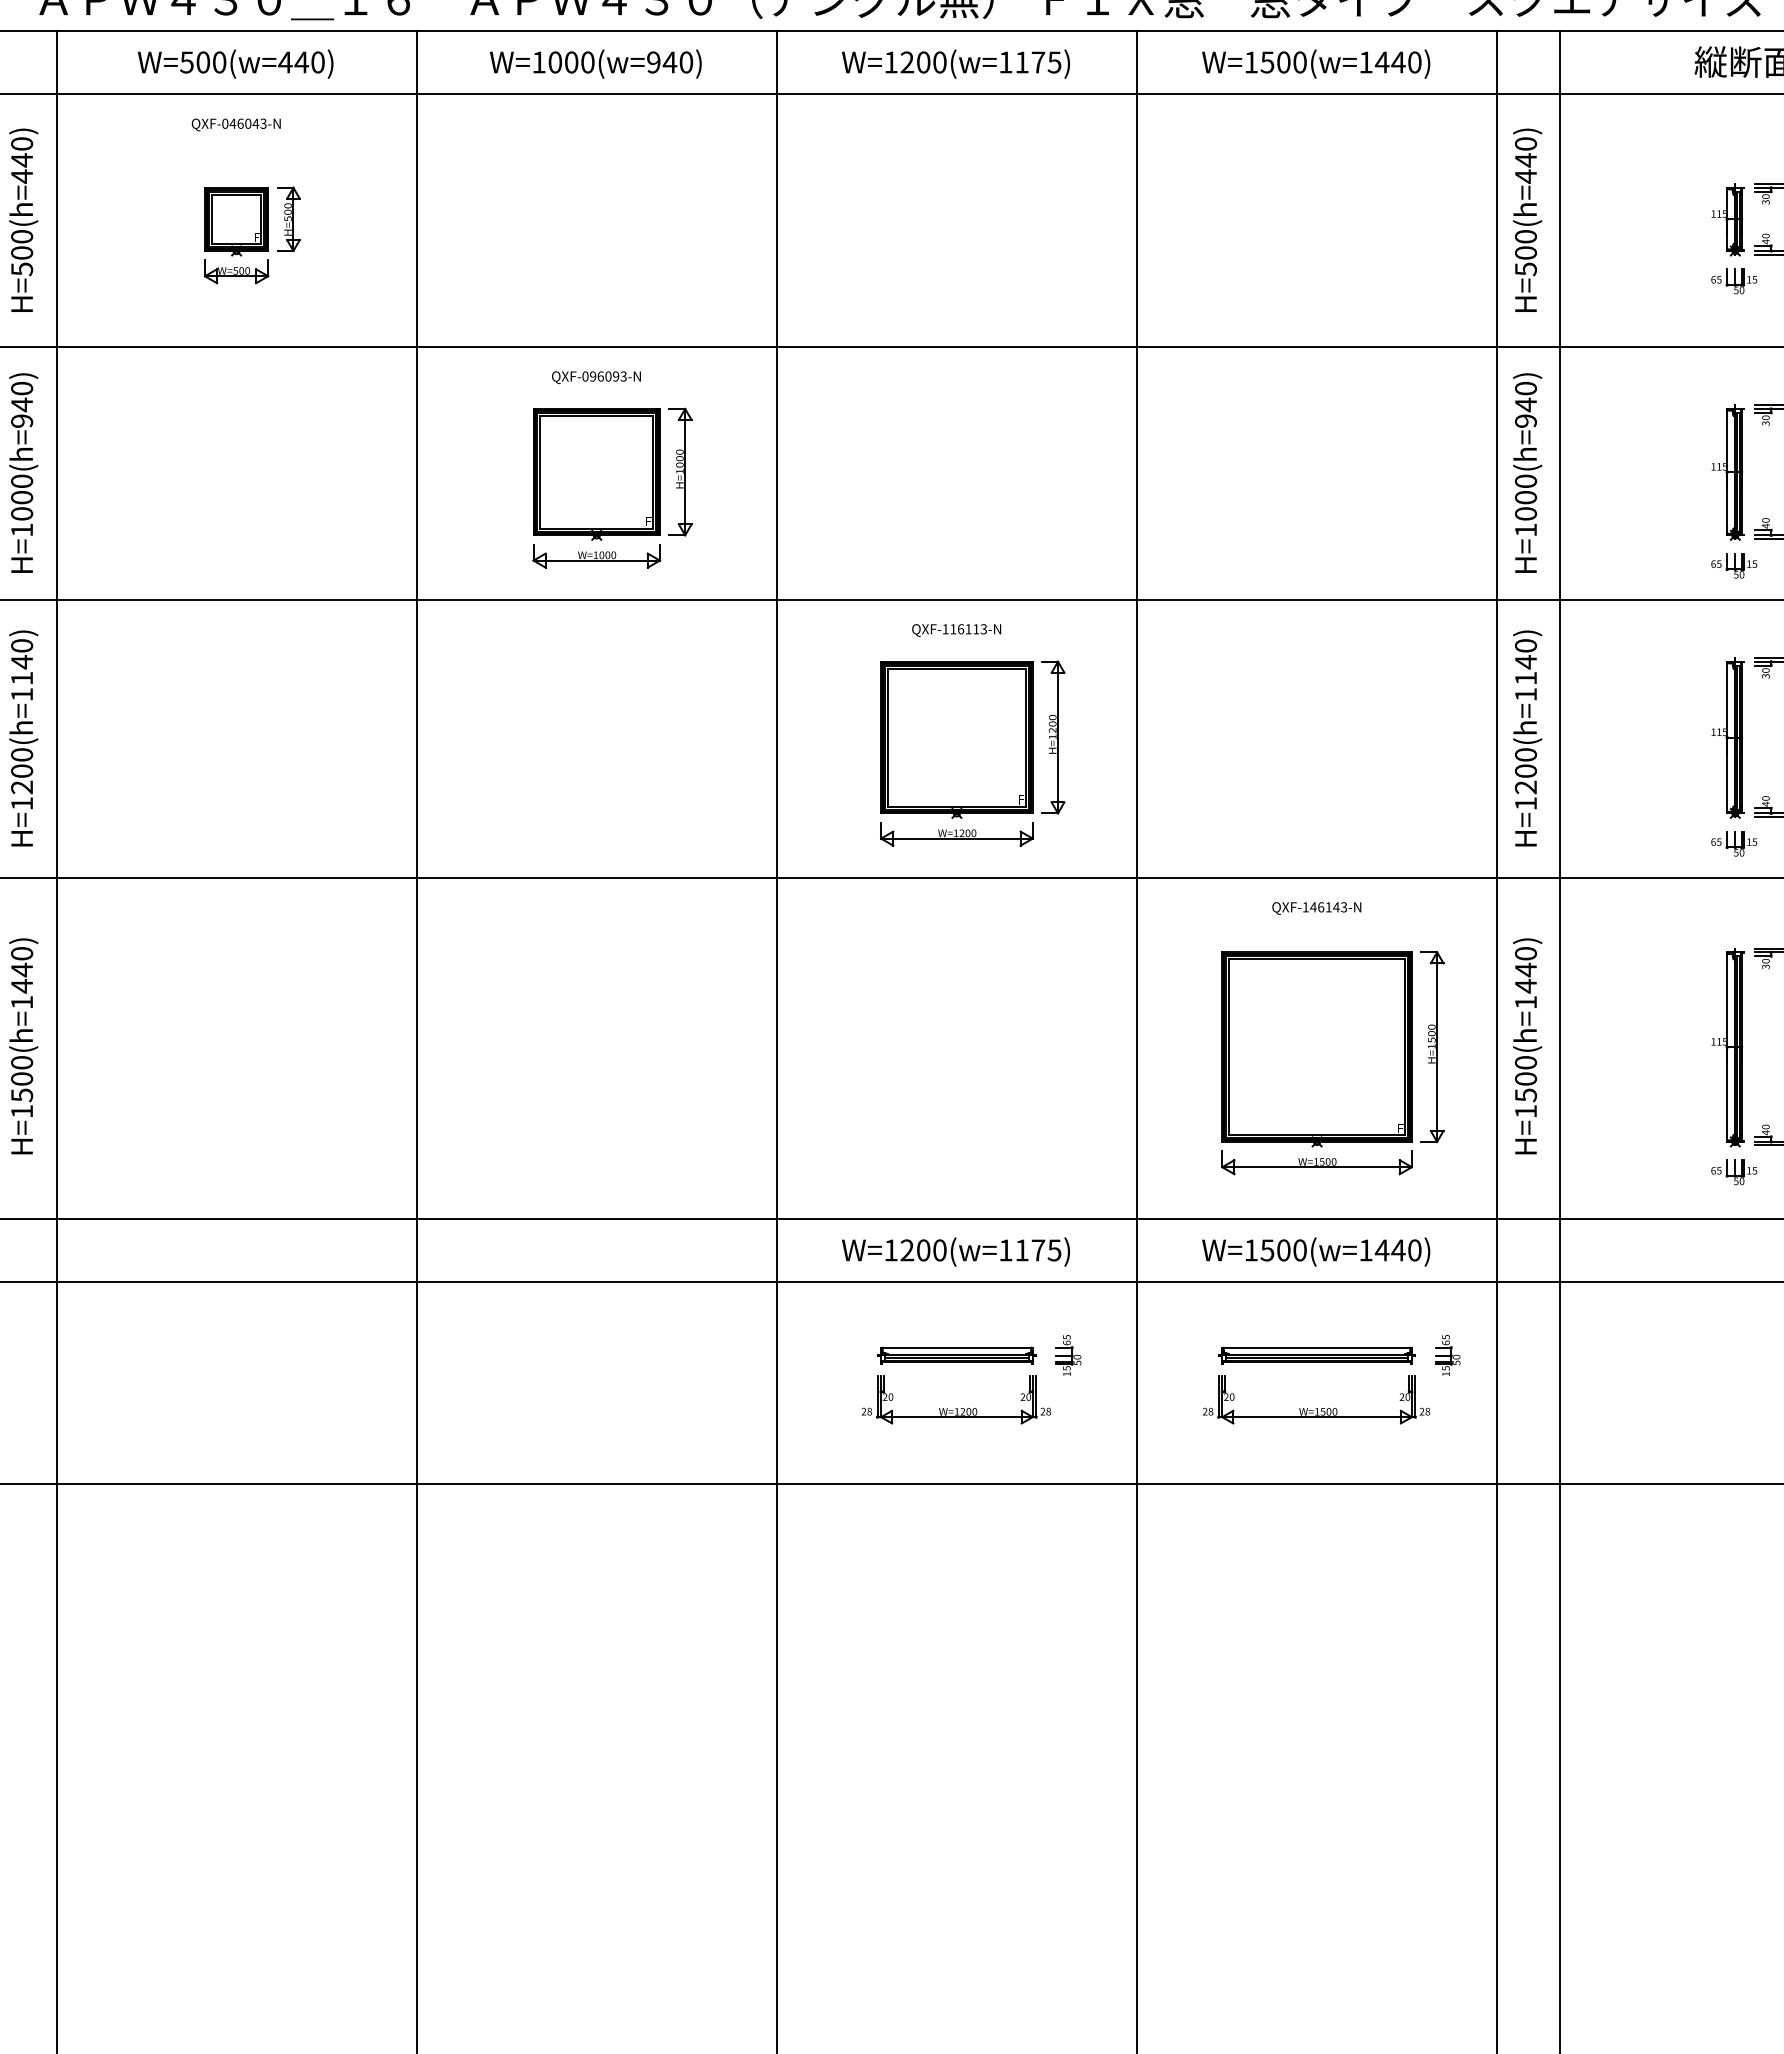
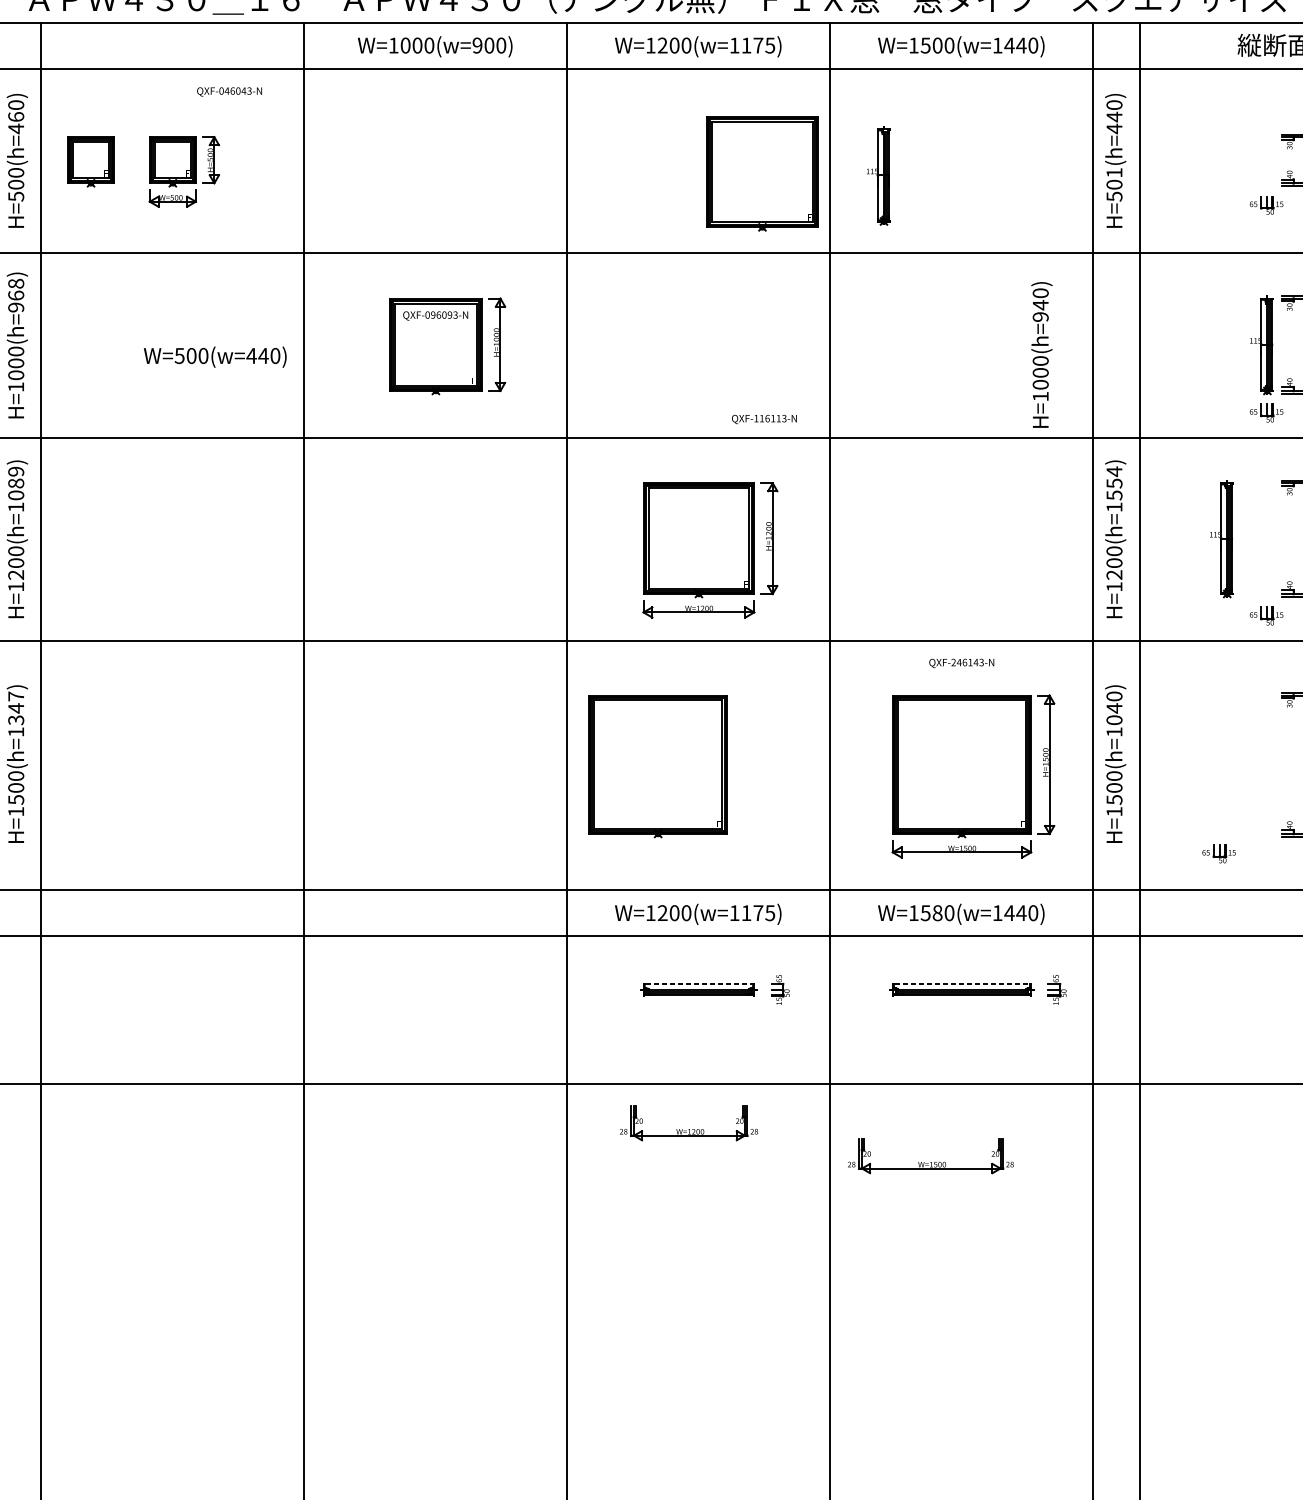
text: (669, 62) -> (489, 45), W=1000(w=940) -> W=1000(w=900)
text: (235, 63) -> (215, 356), moved
text: (235, 124) -> (229, 91), moved
text: (22, 160) -> (16, 117), H=500(h=440) -> H=500(h=460)
part: (1727, 219) -> (1261, 160), removed
part: (124, 221) -> (90, 161), added
text: (1526, 236) -> (1114, 172), H=500(h=440) -> H=501(h=440)
part: (1043, 237) -> (762, 173), added
part: (1202, 240) -> (878, 175), added
text: (596, 377) -> (435, 315), moved
text: (22, 396) -> (16, 289), H=1000(h=940) -> H=1000(h=968)
text: (1527, 472) -> (1041, 354), moved
part: (596, 556) -> (435, 406), removed
text: (956, 630) -> (764, 419), moved
text: (22, 661) -> (16, 483), H=1200(h=1140) -> H=1200(h=1089)
text: (1526, 661) -> (1114, 483), H=1200(h=1140) -> H=1200(h=1554)
part: (1727, 737) -> (1221, 538), moved
text: (1305, 907) -> (953, 662), QXF-146143-N -> QXF-246143-N
text: (22, 970) -> (16, 708), H=1500(h=1440) -> H=1500(h=1347)
text: (1526, 986) -> (1114, 720), H=1500(h=1440) -> H=1500(h=1040)
part: (1727, 1047) -> (1261, 764), removed
part: (900, 1049) -> (657, 766), added
part: (1734, 1172) -> (1219, 854), moved
text: (1283, 1250) -> (937, 913), W=1500(w=1440) -> W=1580(w=1440)
line: (957, 1347) -> (699, 984), solid -> dashed
line: (1317, 1347) -> (962, 984), solid -> dashed
part: (955, 1408) -> (688, 1129), moved
part: (1316, 1408) -> (930, 1162), moved

